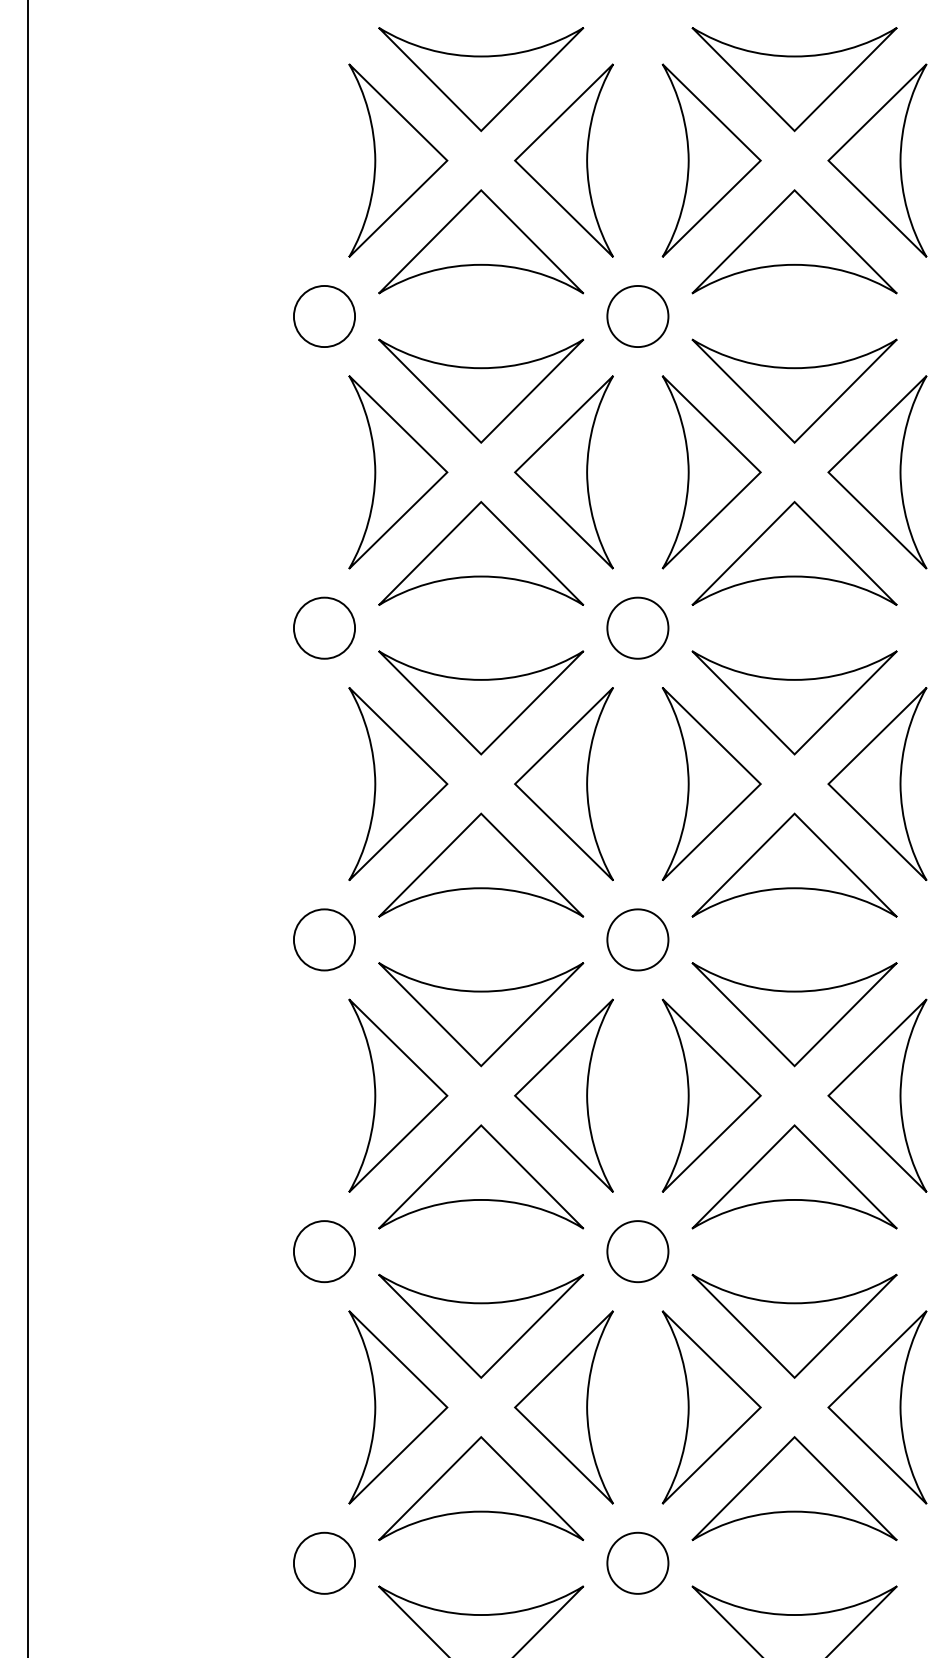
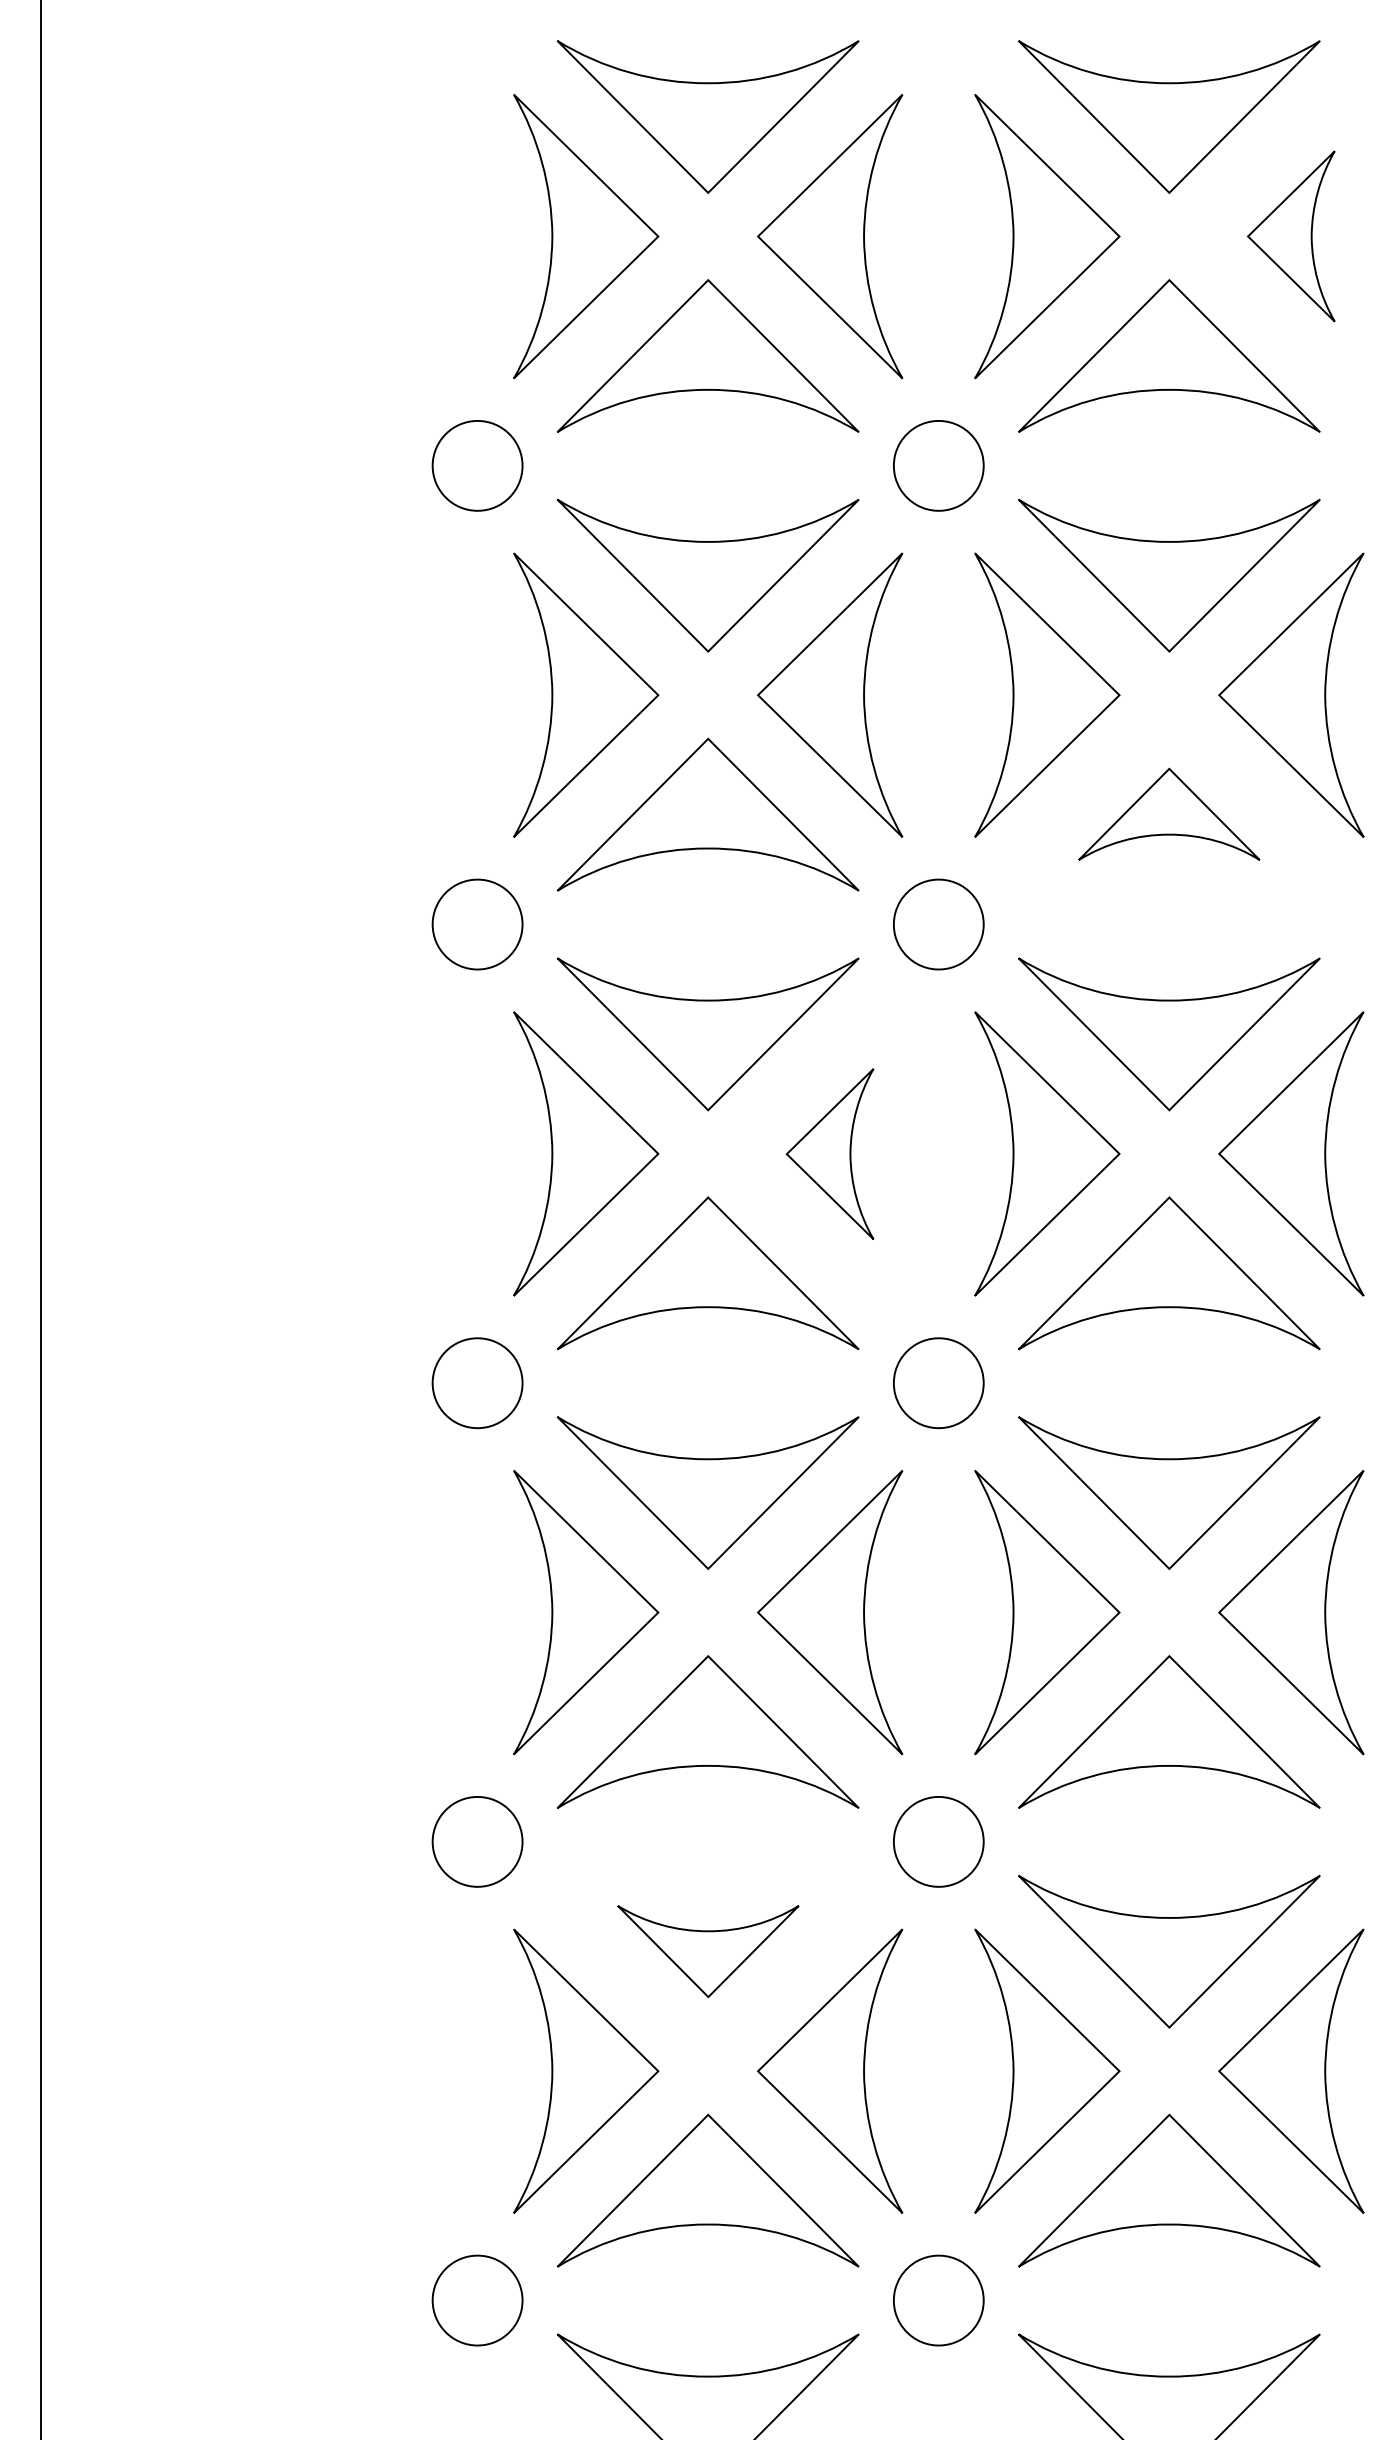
part: (877, 160) -> (1291, 236), size x0.6
part: (794, 552) -> (1169, 813), size x0.6
part: (563, 784) -> (829, 1154), size x0.6
part: (481, 1325) -> (708, 1950), size x0.6

